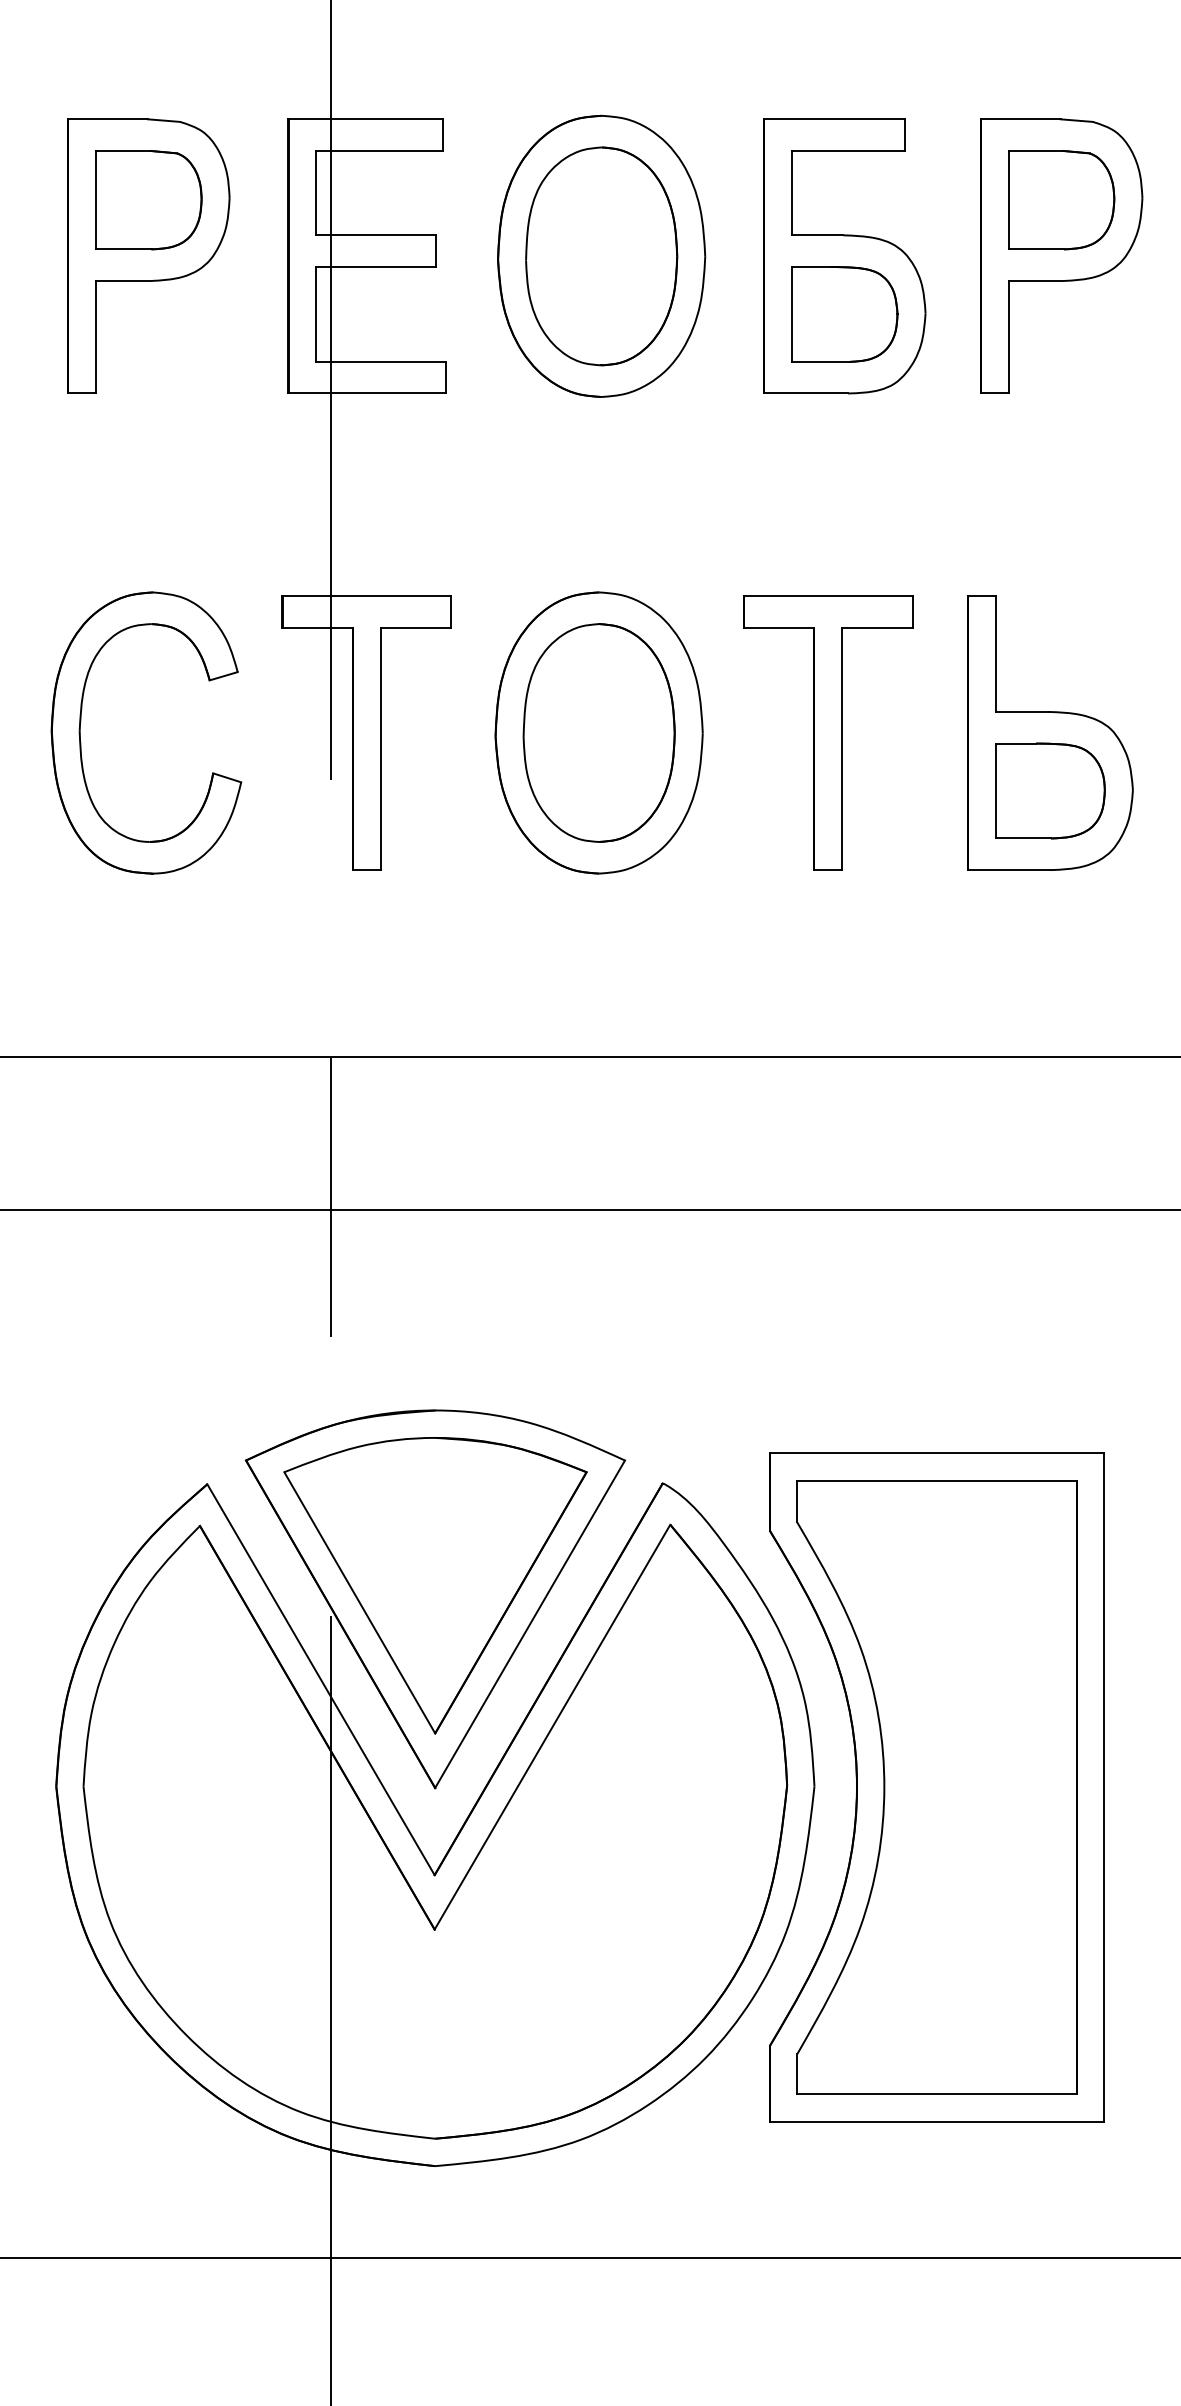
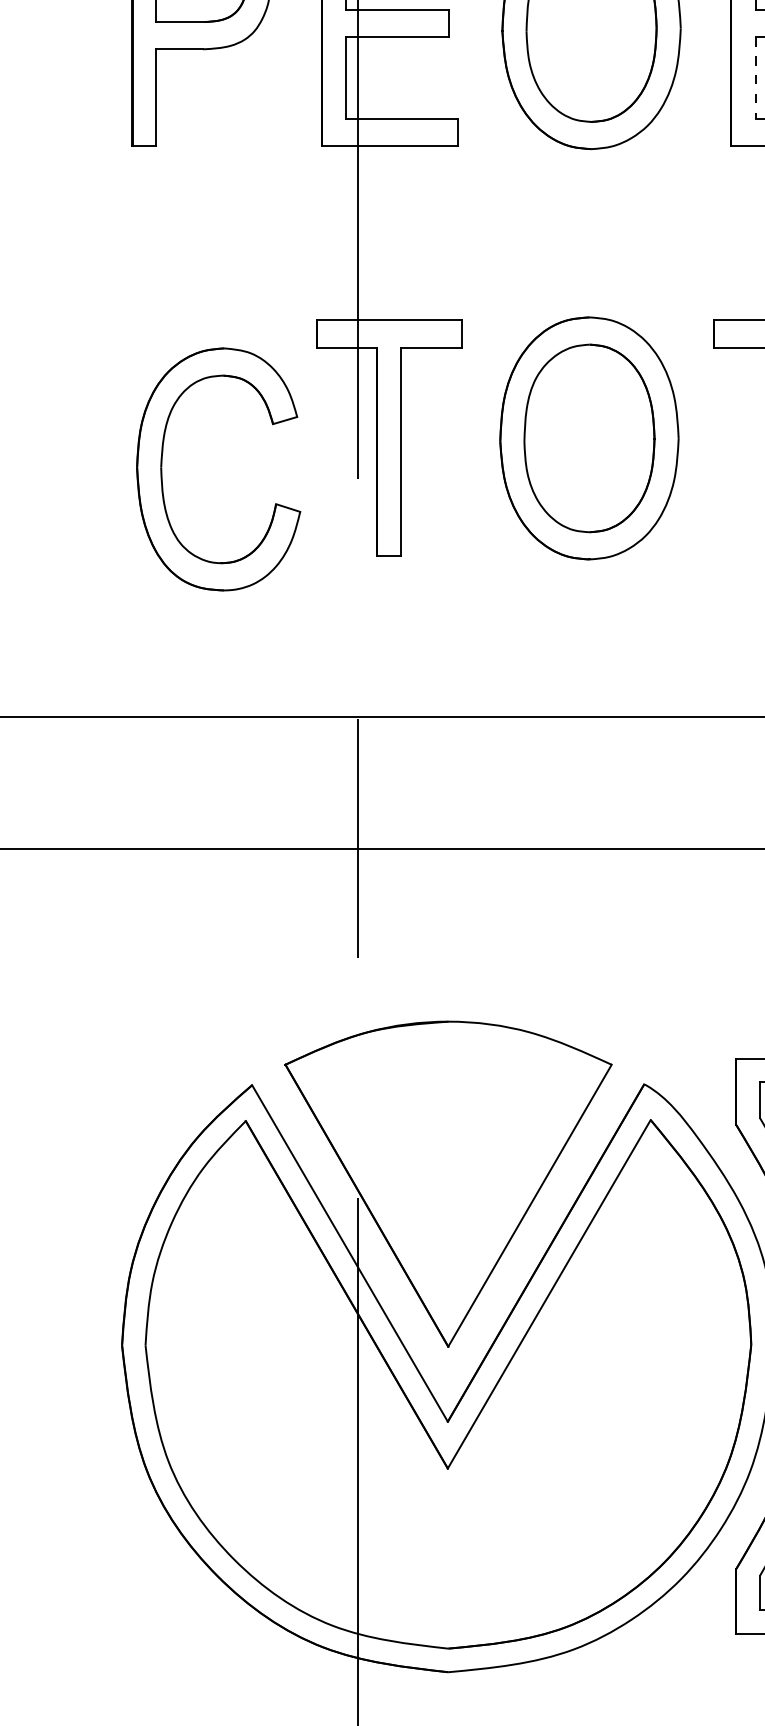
line: (792, 314) -> (755, 78), solid -> dashed
part: (81, 742) -> (162, 477), moved
part: (435, 1585) -> (448, 1172), removed

